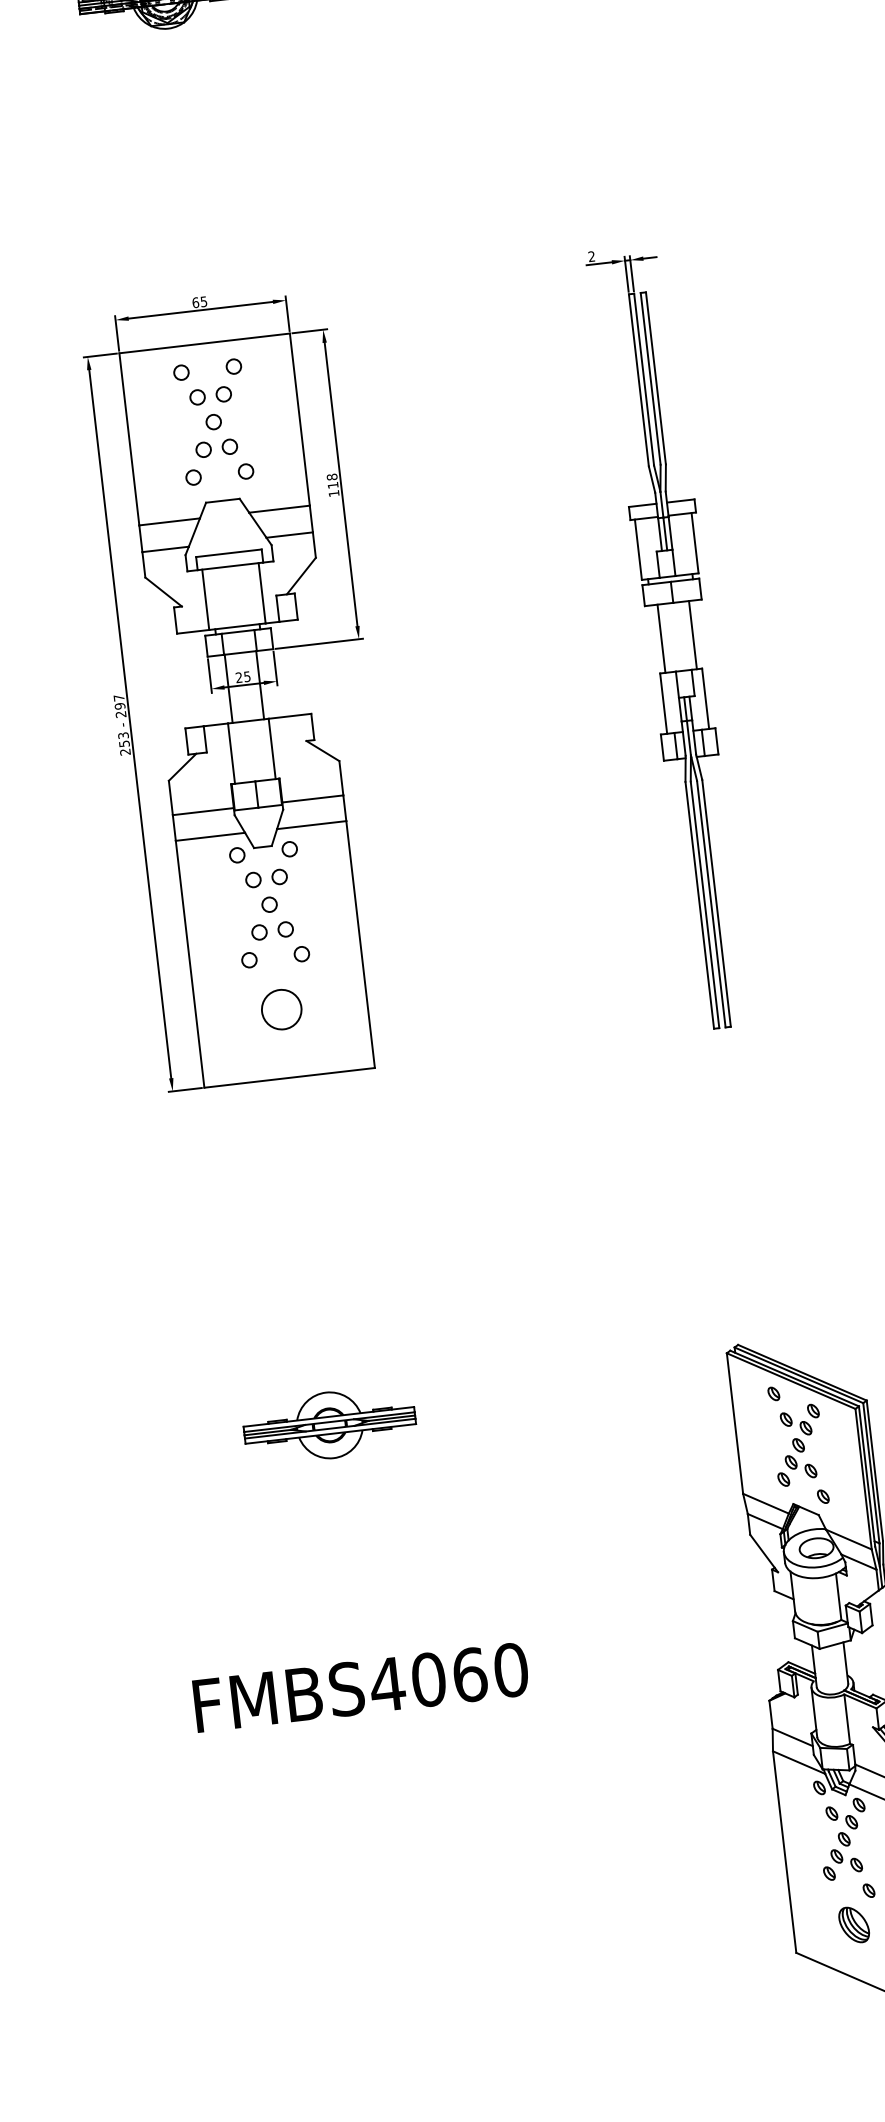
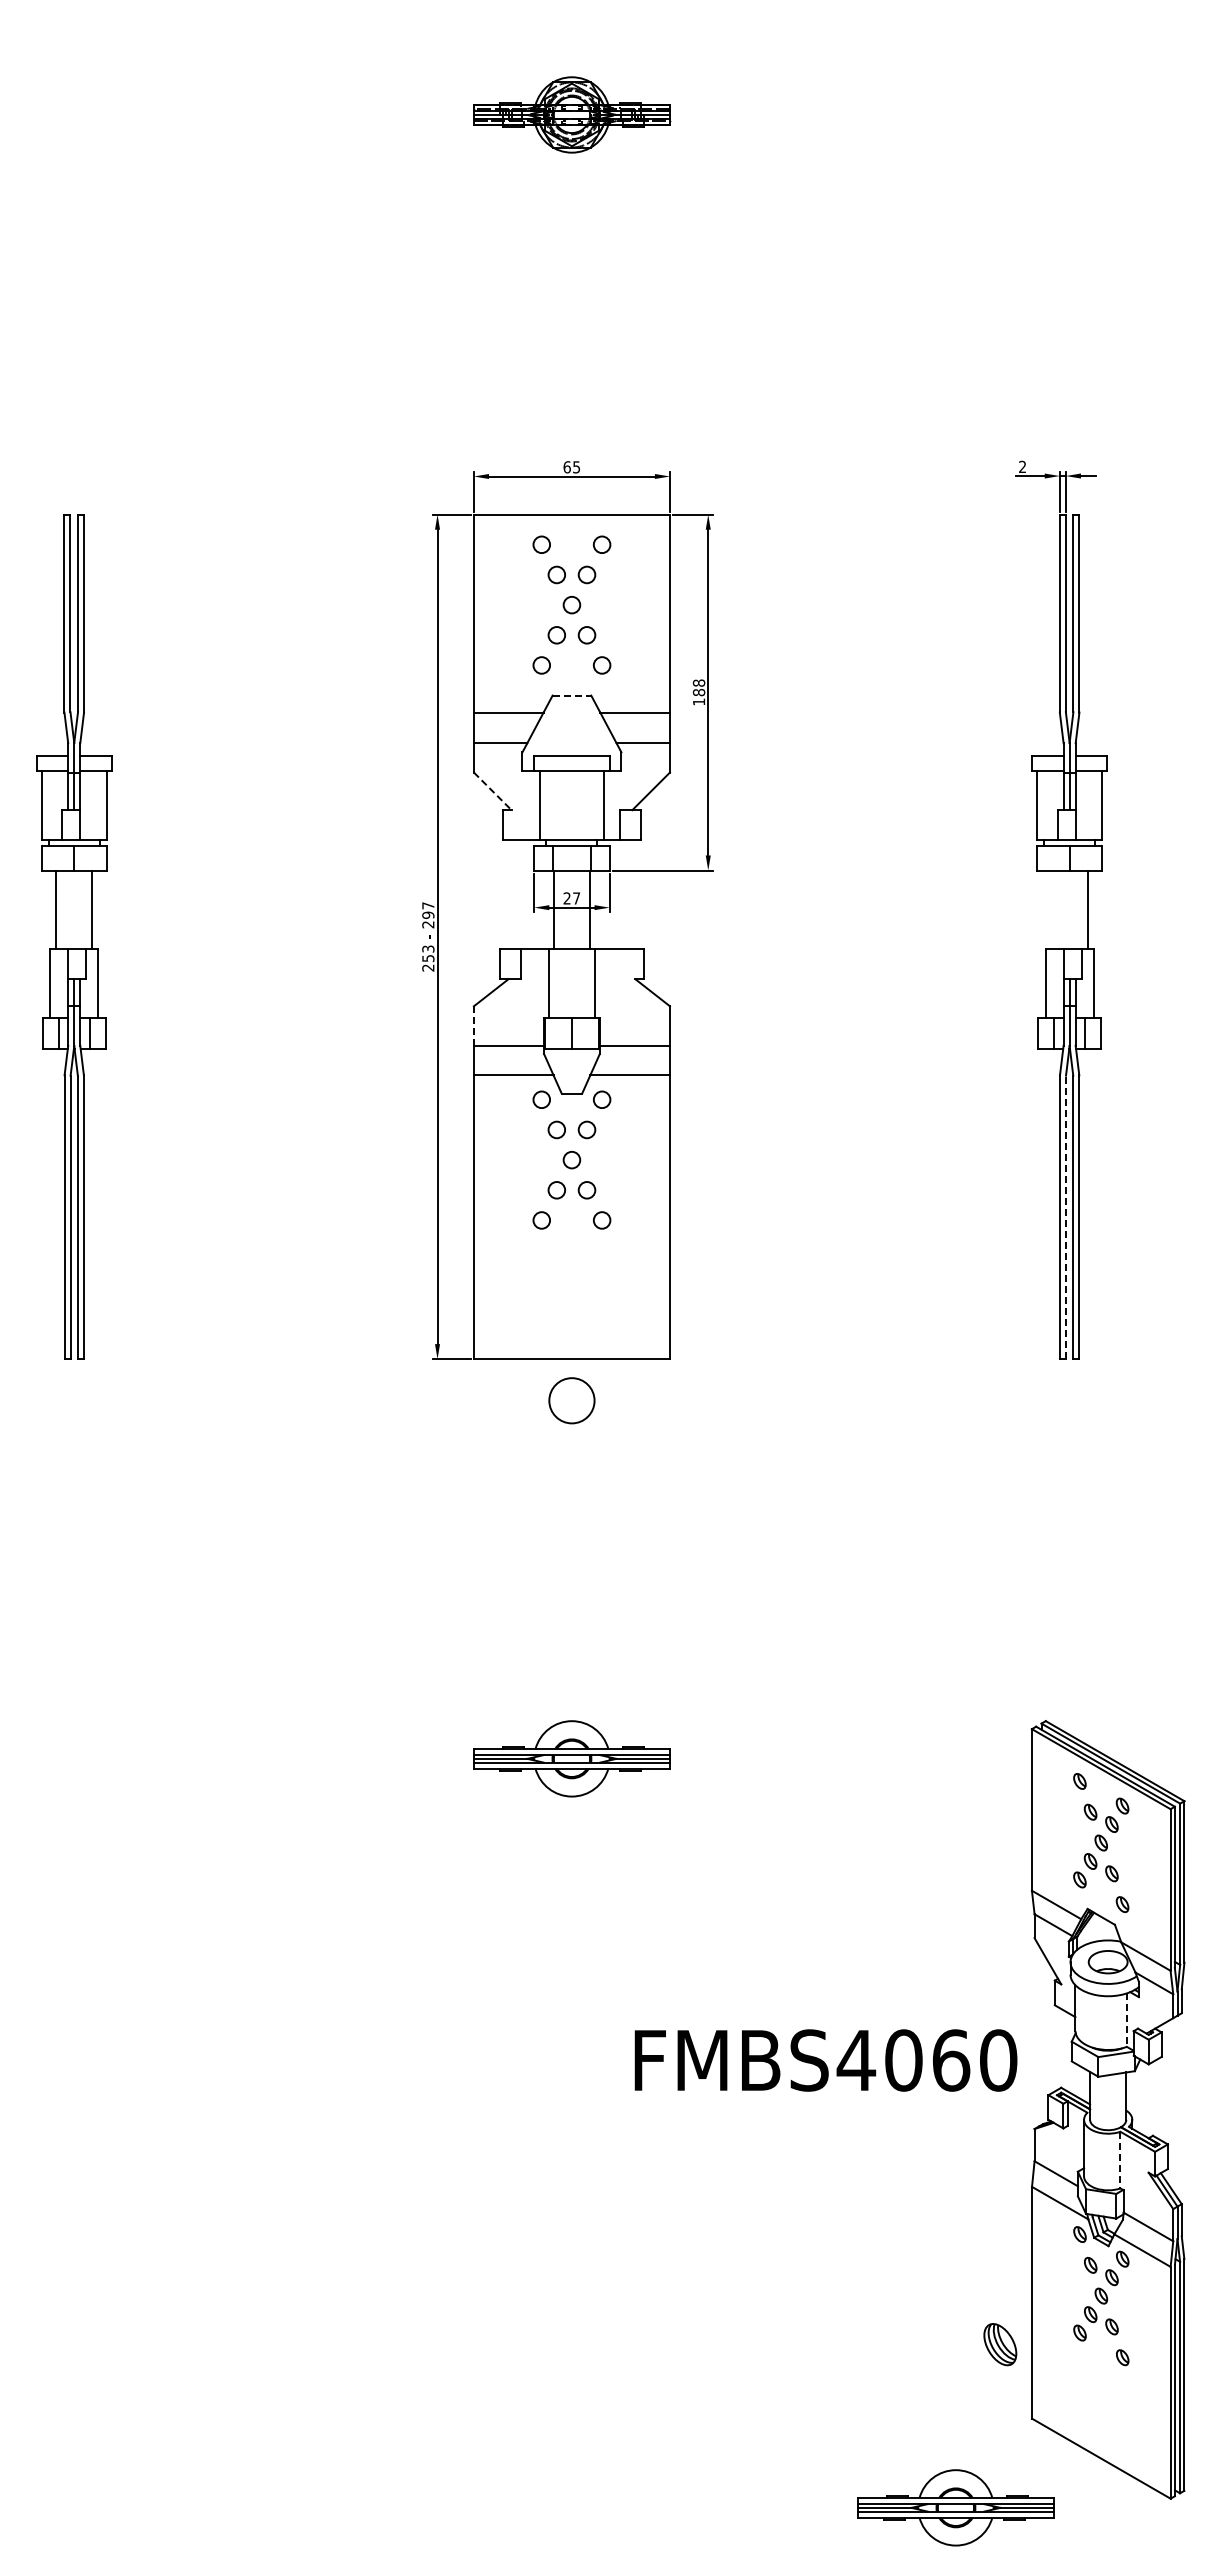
text: (332, 485) -> (698, 692), 118 -> 188
line: (223, 500) -> (572, 695), solid -> dashed
line: (163, 592) -> (492, 791), solid -> dashed
line: (661, 638) -> (1051, 909), removed
text: (247, 676) -> (576, 898), 25 -> 27
line: (170, 798) -> (473, 1026), solid -> dashed
line: (705, 904) -> (1066, 1217), solid -> dashed
circle: (281, 1009) -> (571, 1400), moved
line: (838, 1597) -> (1126, 2020), solid -> dashed
text: (360, 1687) -> (825, 2060), moved
line: (847, 1719) -> (1120, 2160), solid -> dashed
part: (854, 1924) -> (1000, 2344), moved
part: (738, 2037) -> (955, 2507), added

